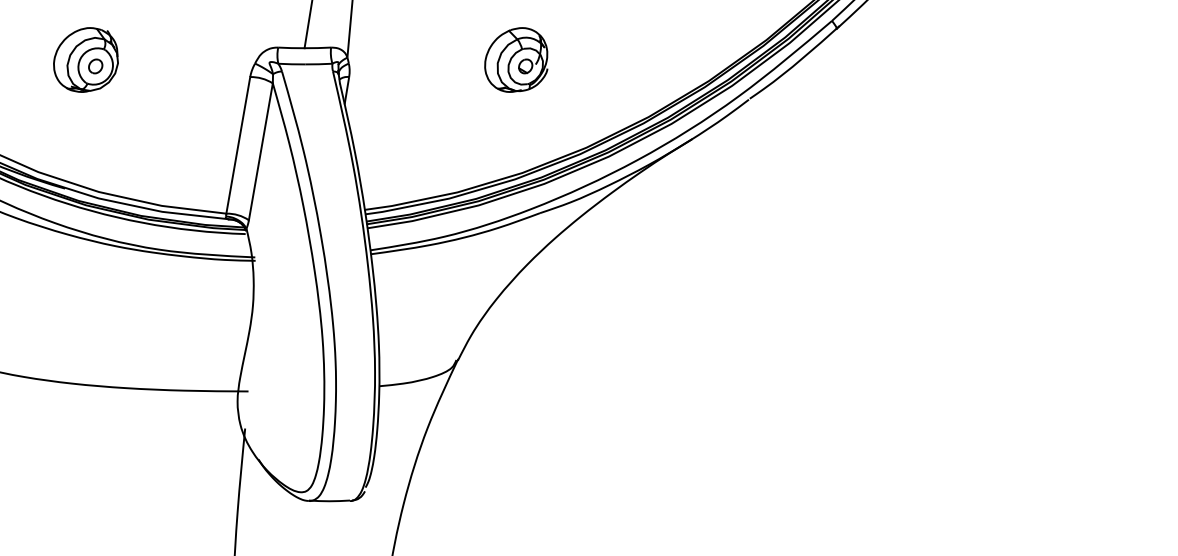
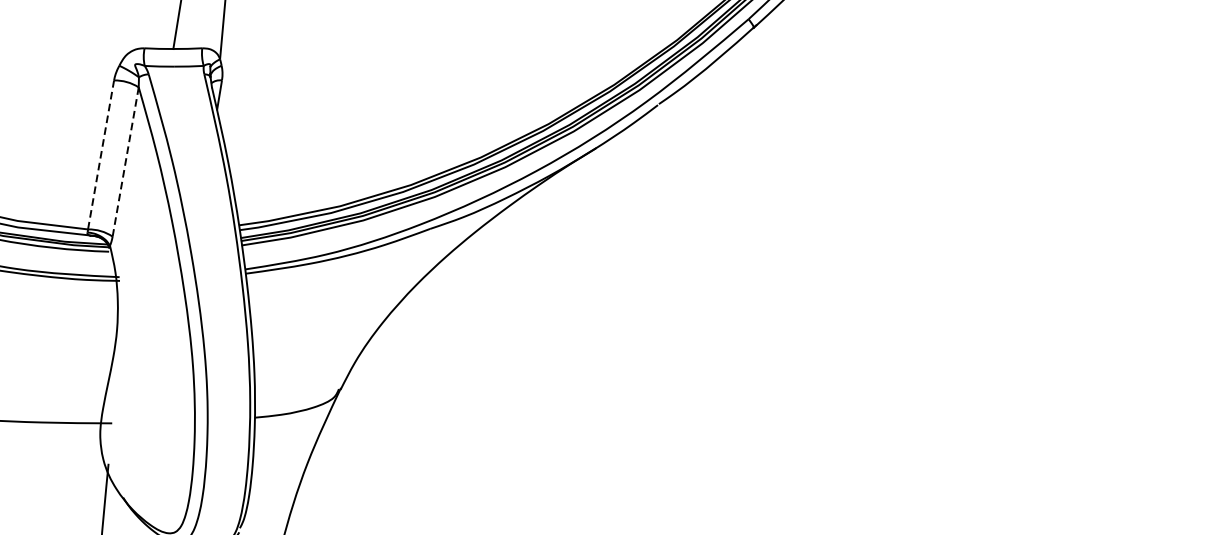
part: (516, 59) -> (404, 61), removed
line: (238, 144) -> (101, 154), solid -> dashed
line: (260, 151) -> (125, 161), solid -> dashed

